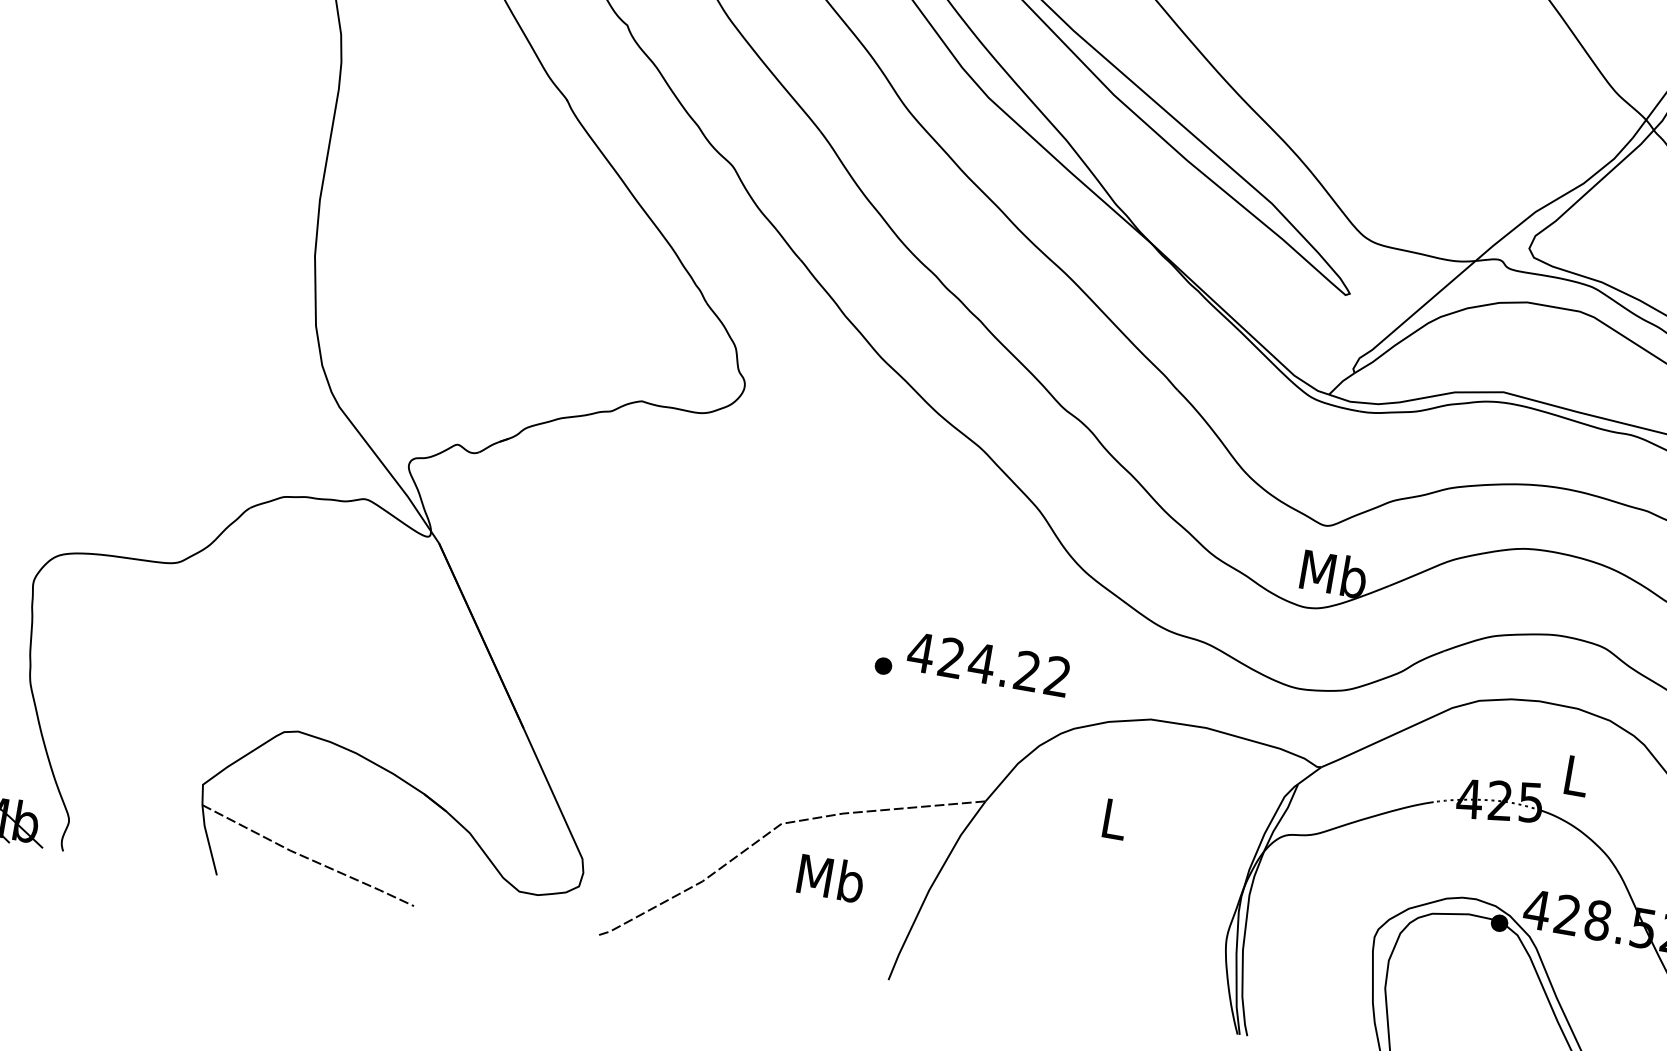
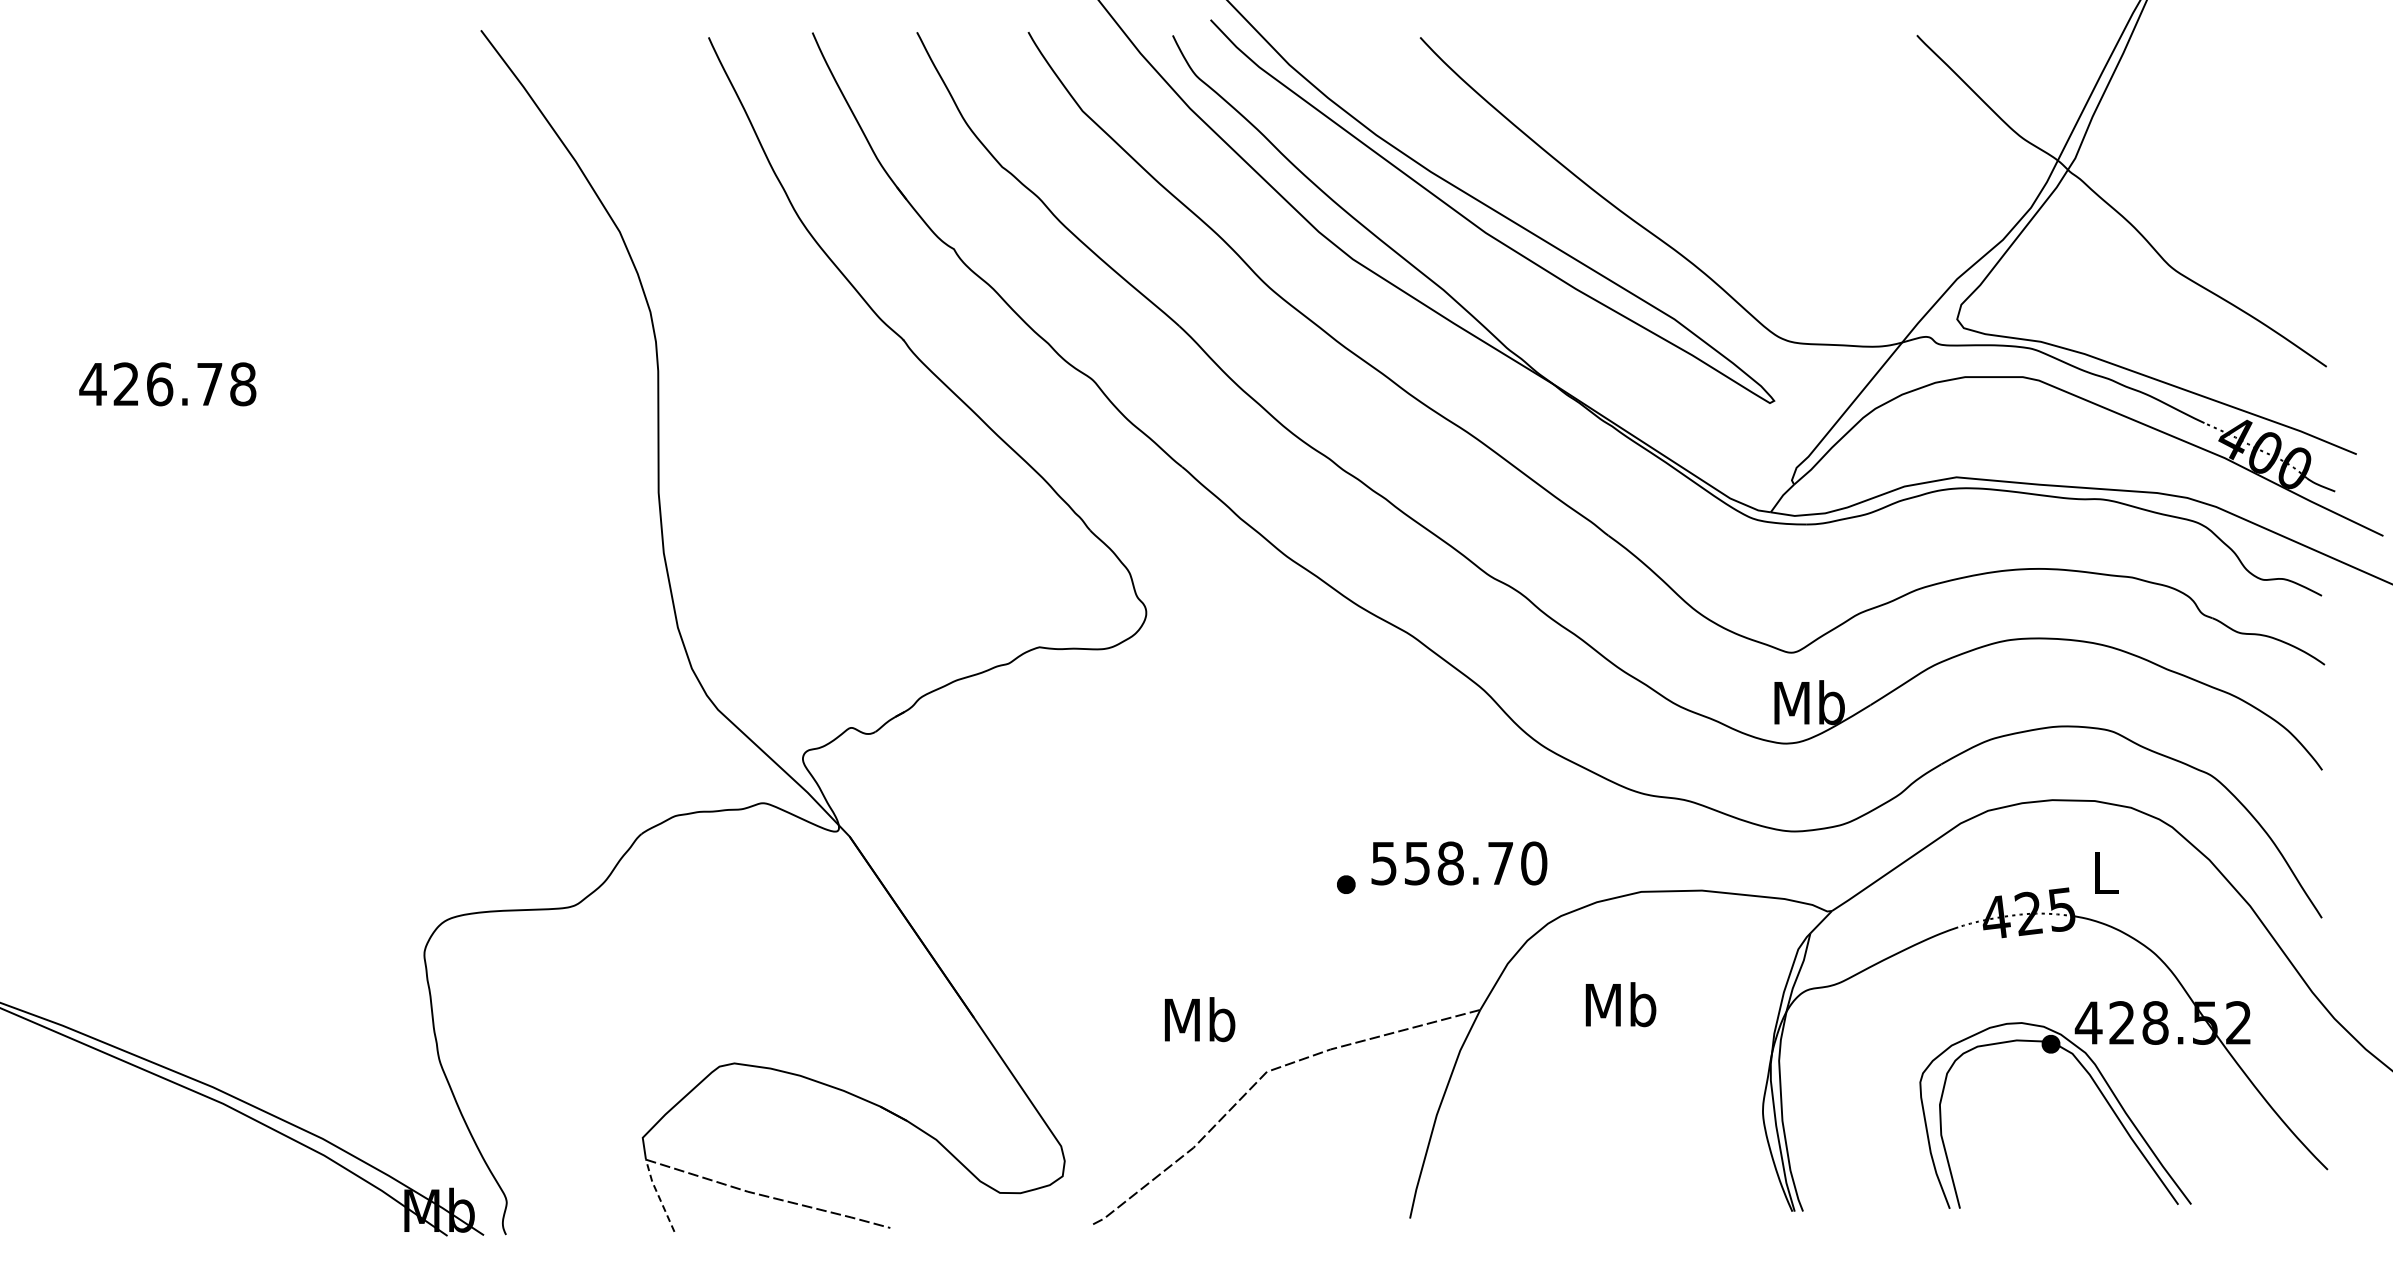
text: (988, 664) -> (1458, 863), 424.22 -> 558.70
text: (1114, 818) -> (1620, 1004), L -> Mb
line: (208, 839) -> (658, 1195), solid -> dashed
text: (831, 878) -> (1200, 1019), moved

